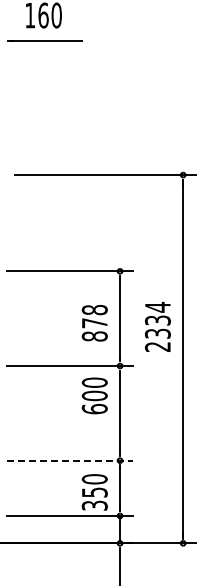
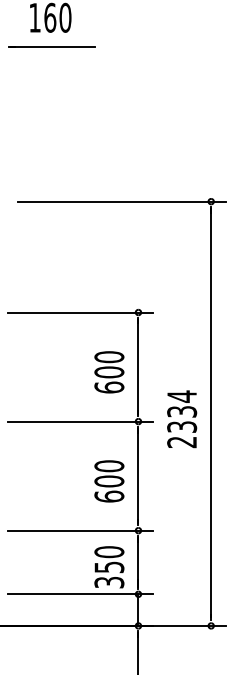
text: (94, 322) -> (109, 371), 878 -> 600
text: (157, 326) -> (181, 418), moved
text: (94, 395) -> (109, 480), moved
line: (69, 460) -> (80, 530), dashed -> solid

